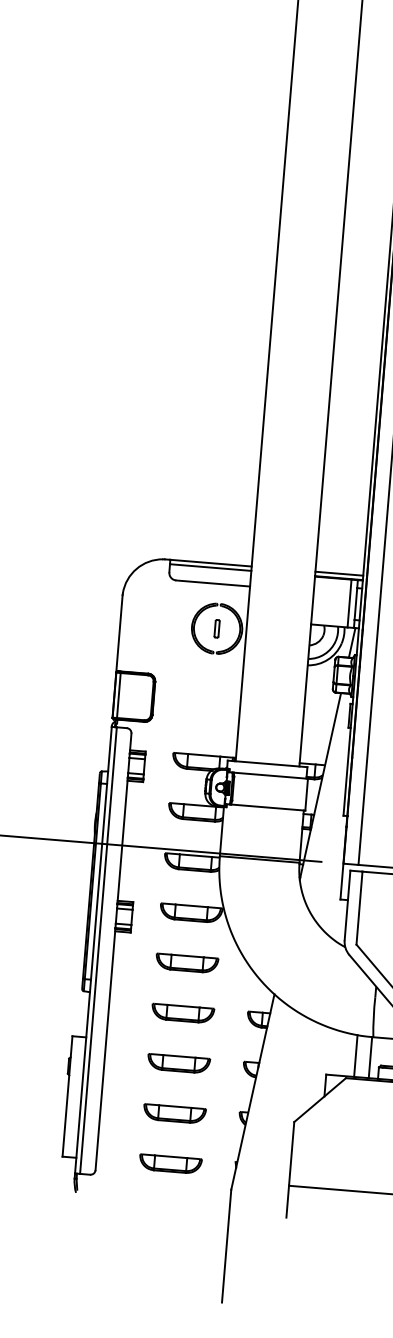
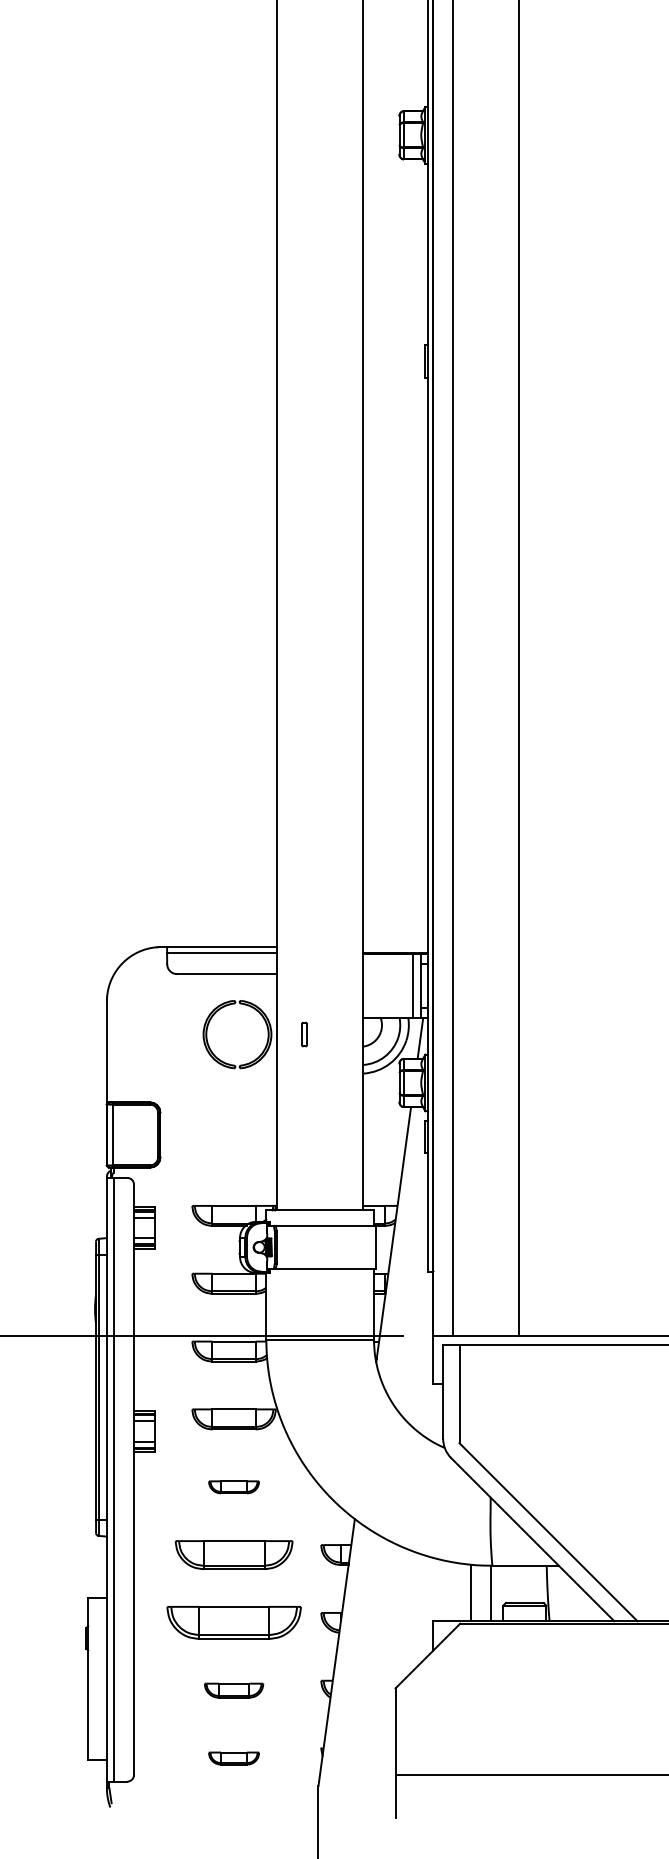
line: (339, 574) -> (395, 947), removed
part: (217, 628) -> (304, 1034), moved
part: (186, 963) -> (233, 1487), size x0.6
part: (182, 1013) -> (233, 1554), size x1.4
part: (178, 1063) -> (233, 1622), size x1.6
part: (174, 1113) -> (233, 1690), size x0.7
part: (170, 1164) -> (233, 1758), size x0.6

